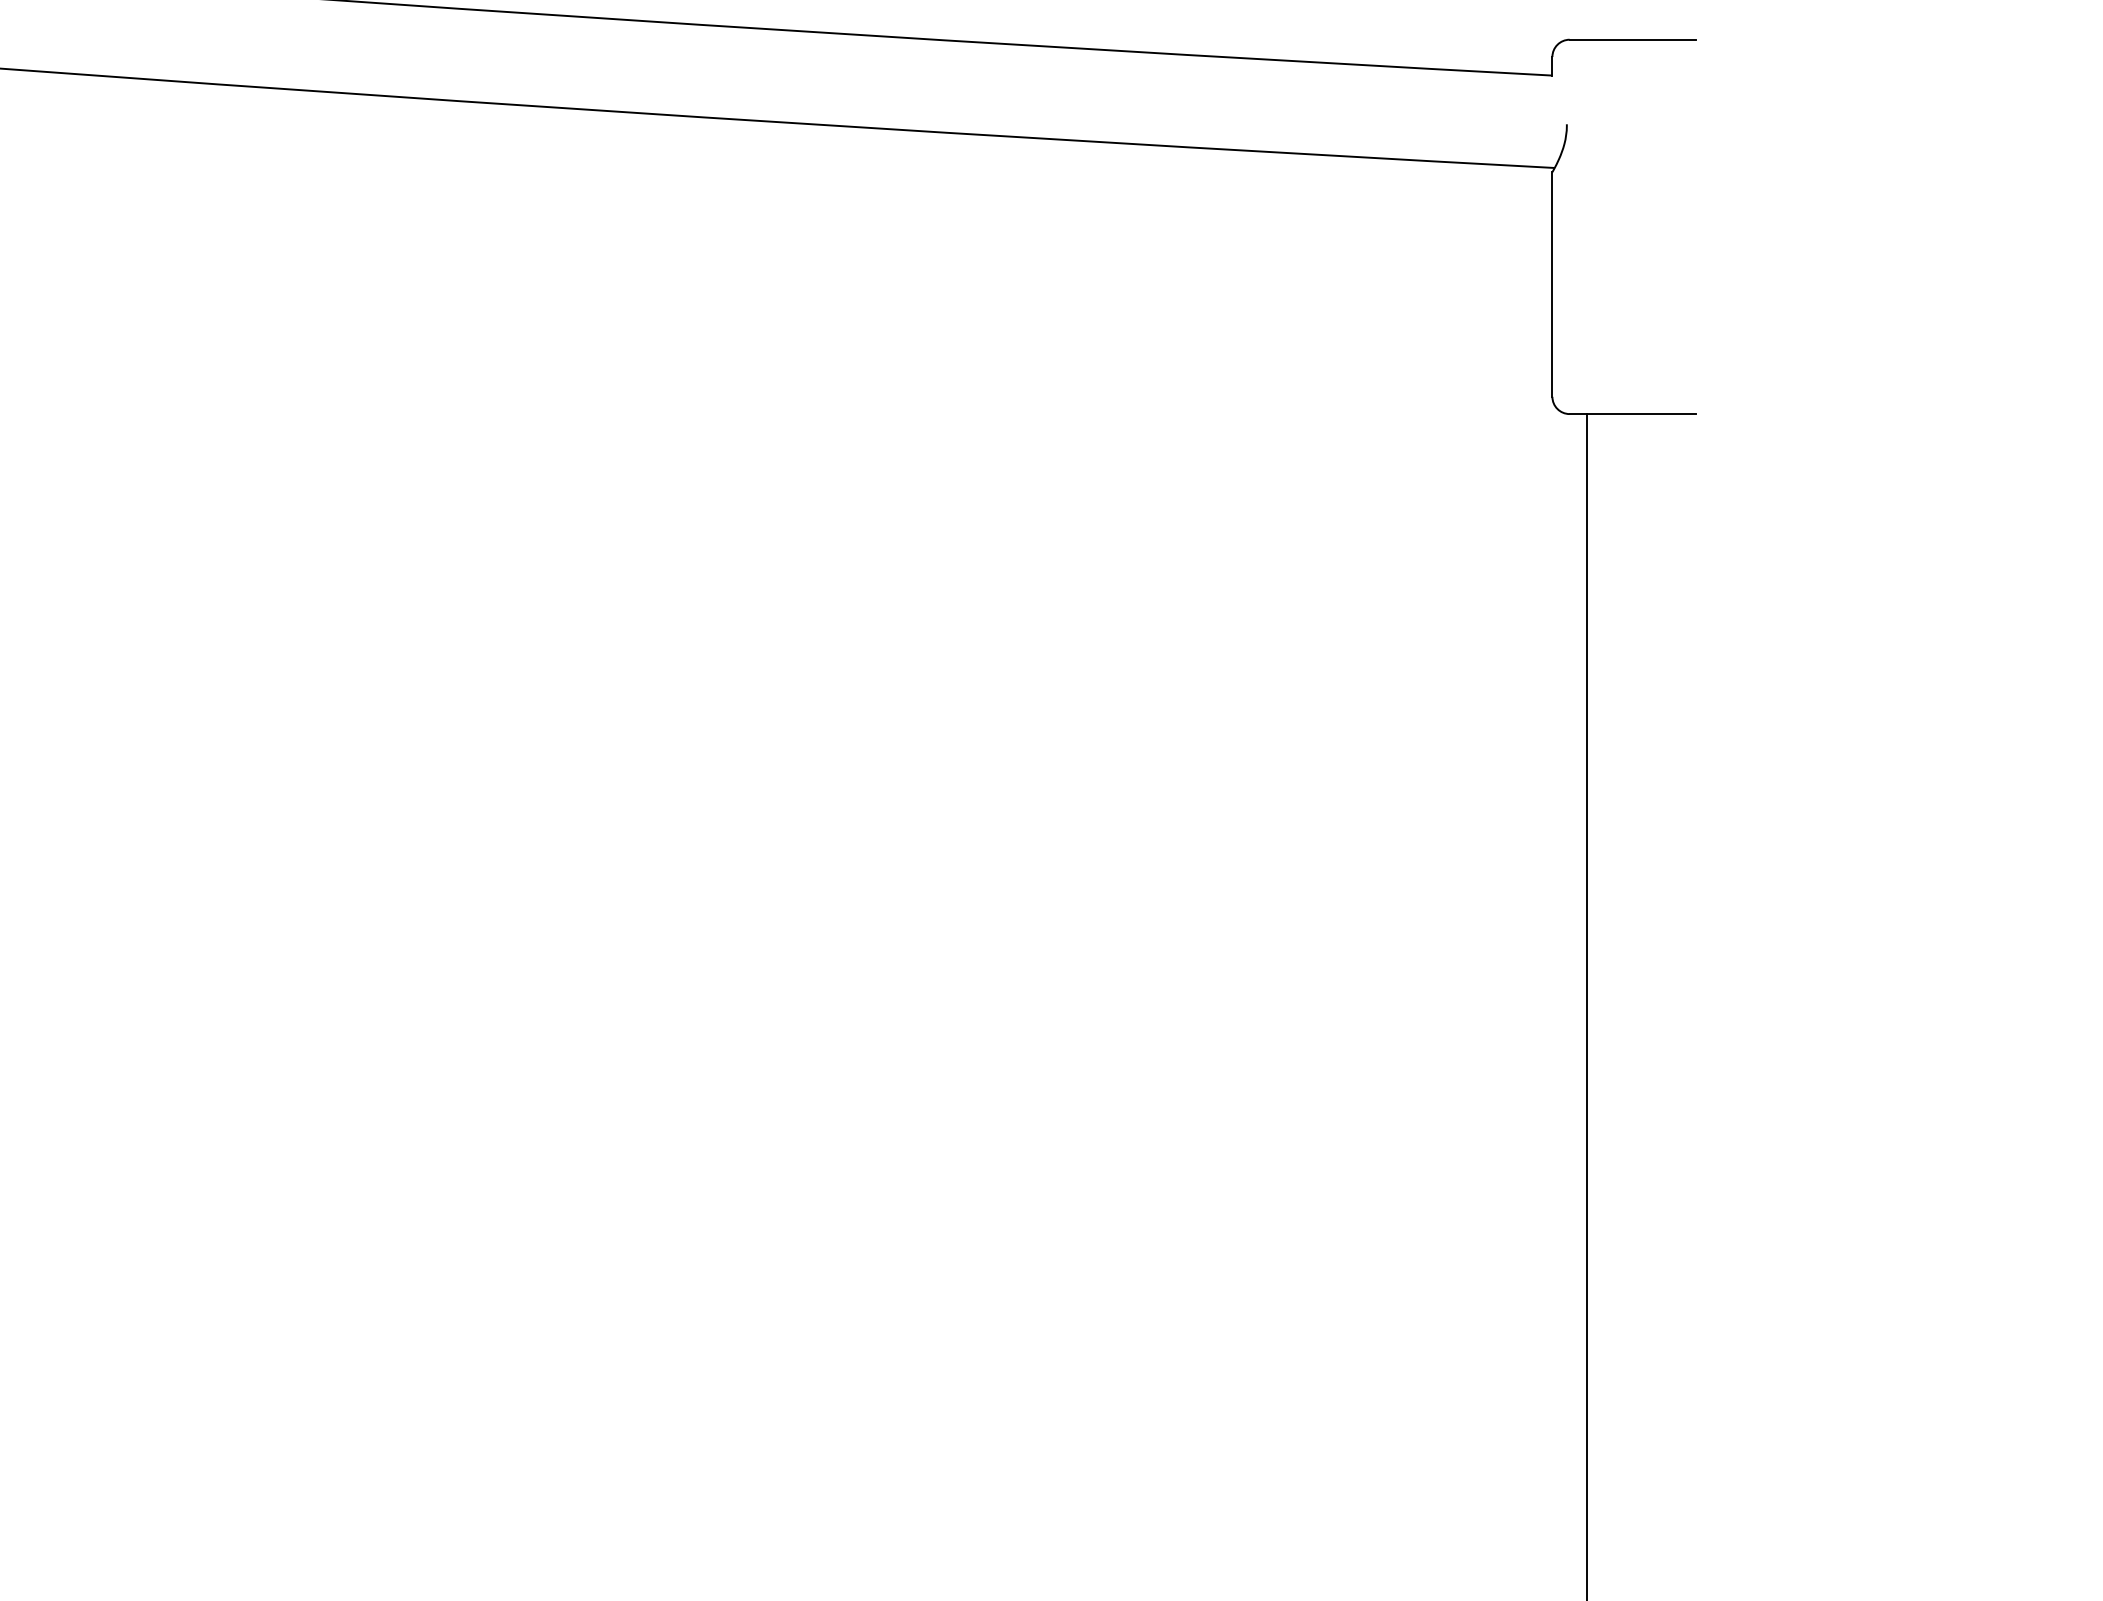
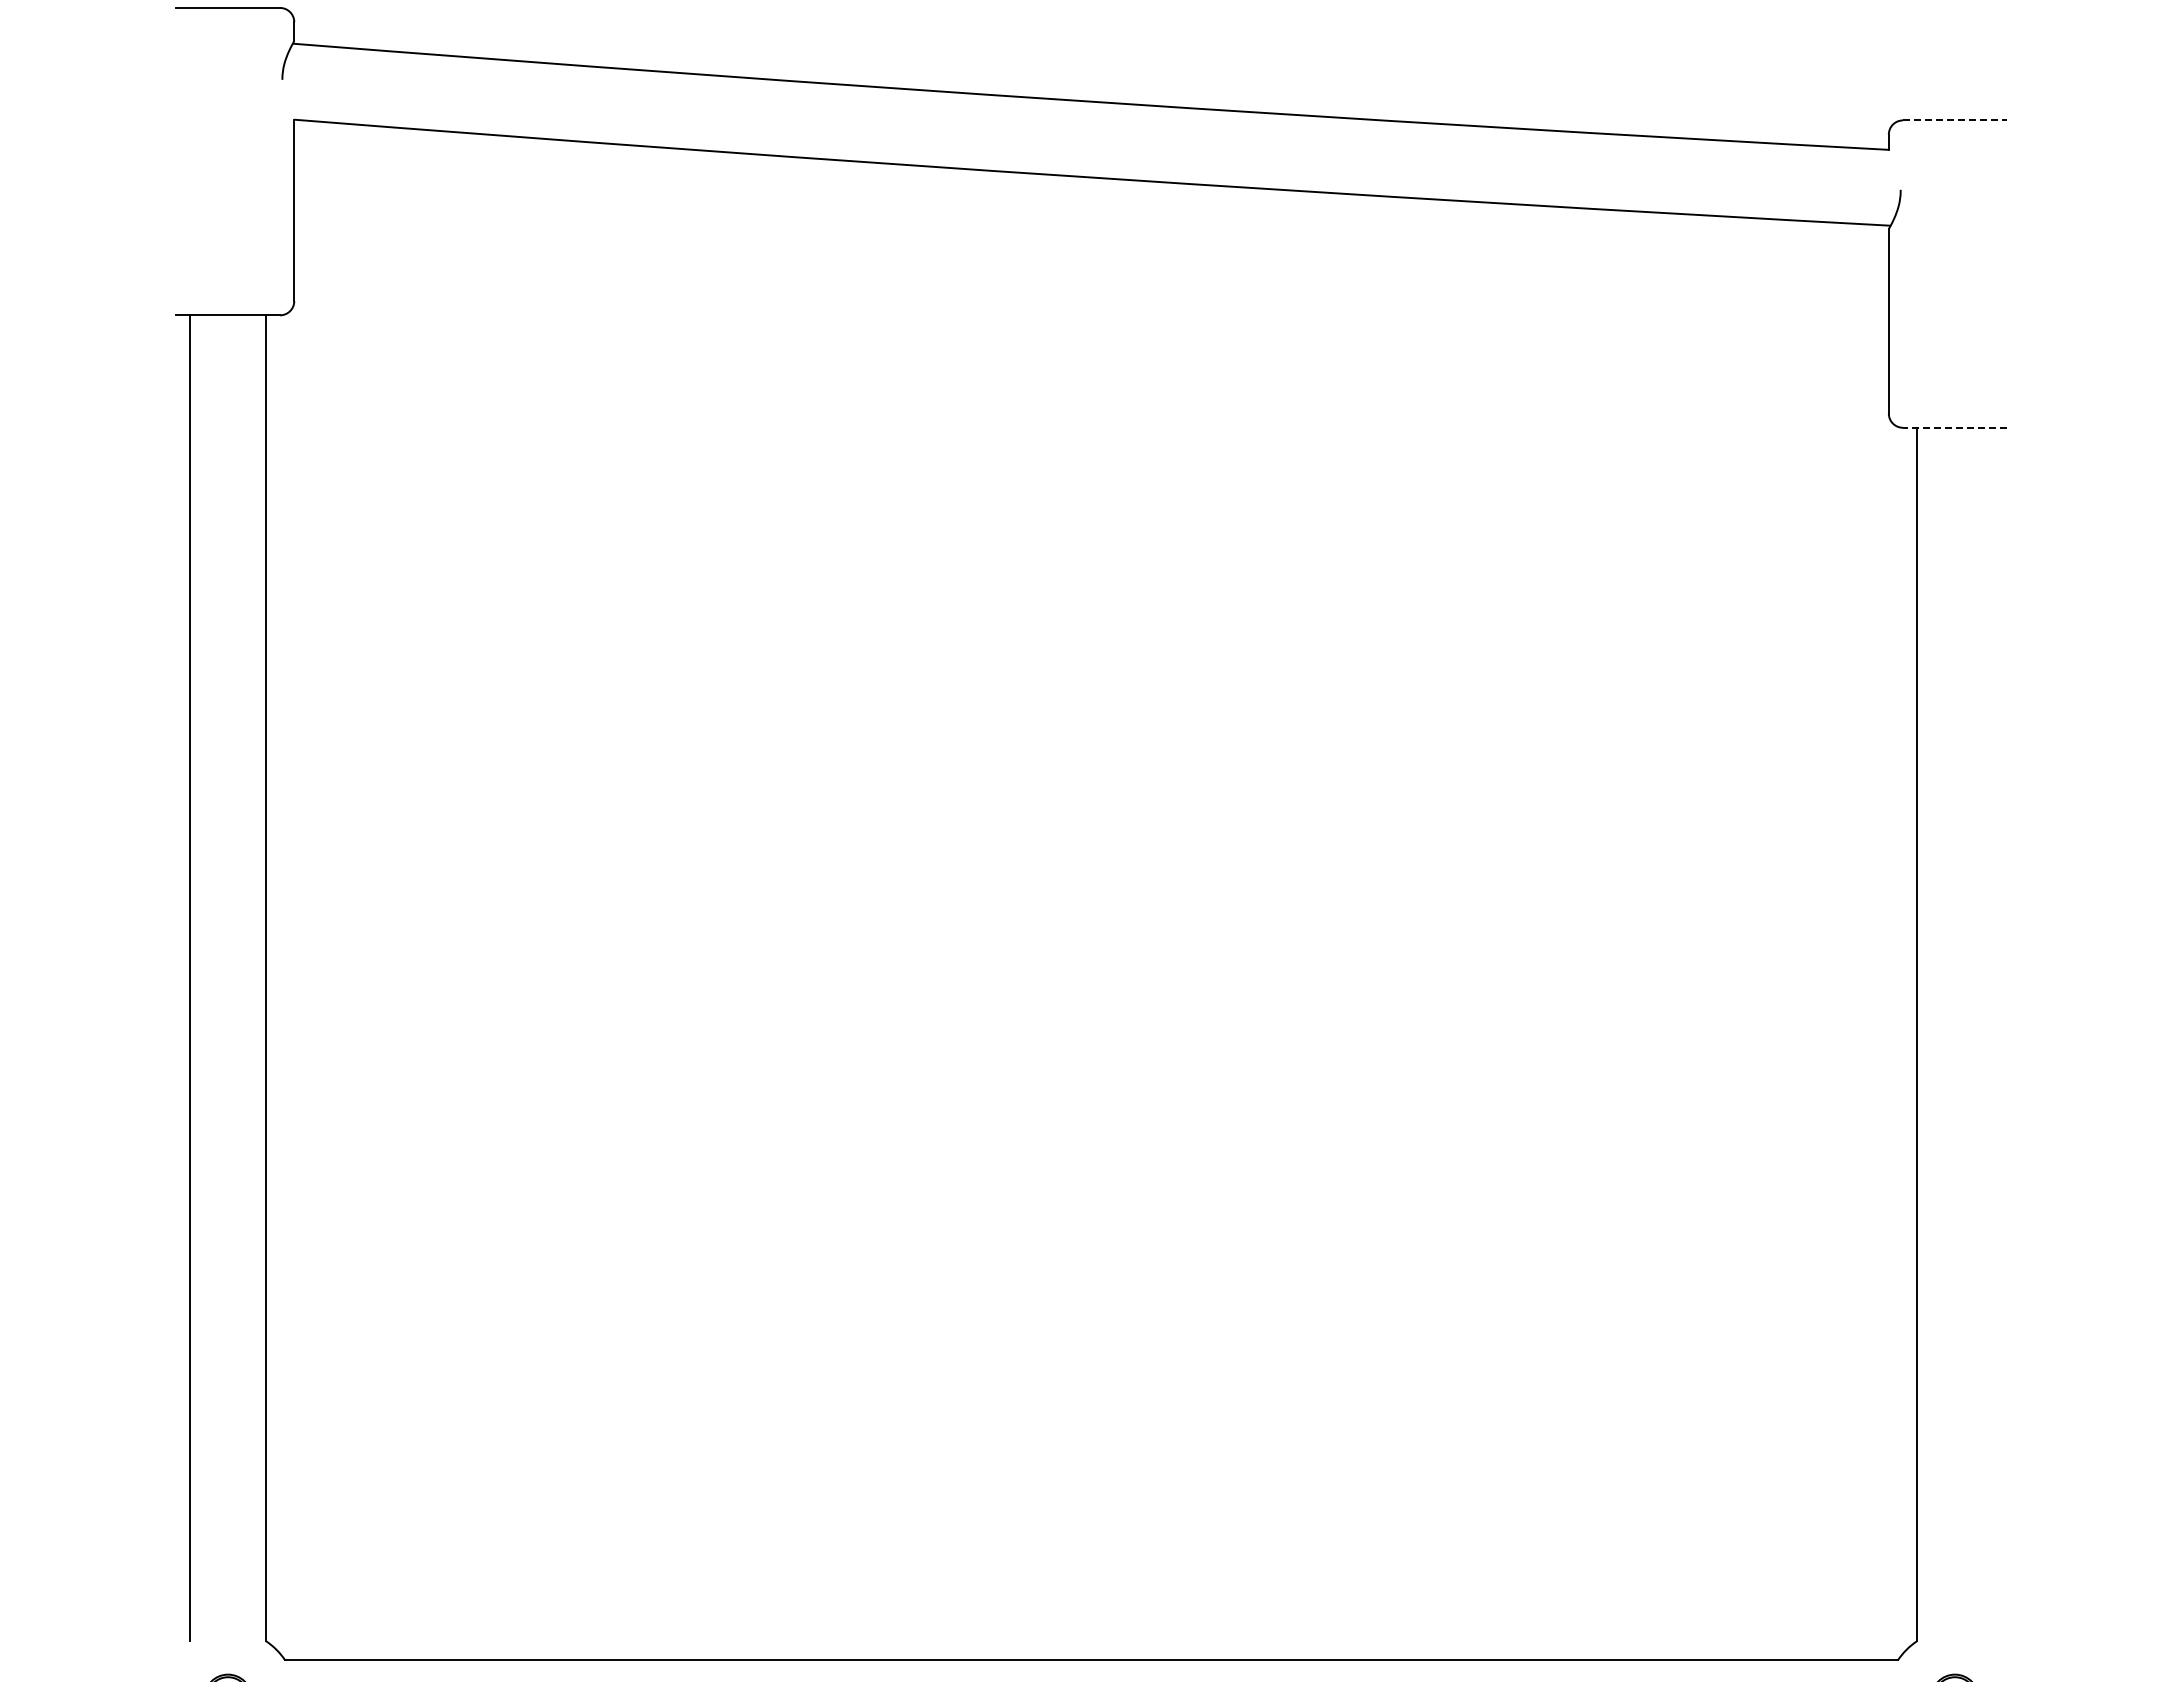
line: (1633, 39) -> (1955, 120), solid -> dashed
line: (1632, 413) -> (1954, 427), solid -> dashed

